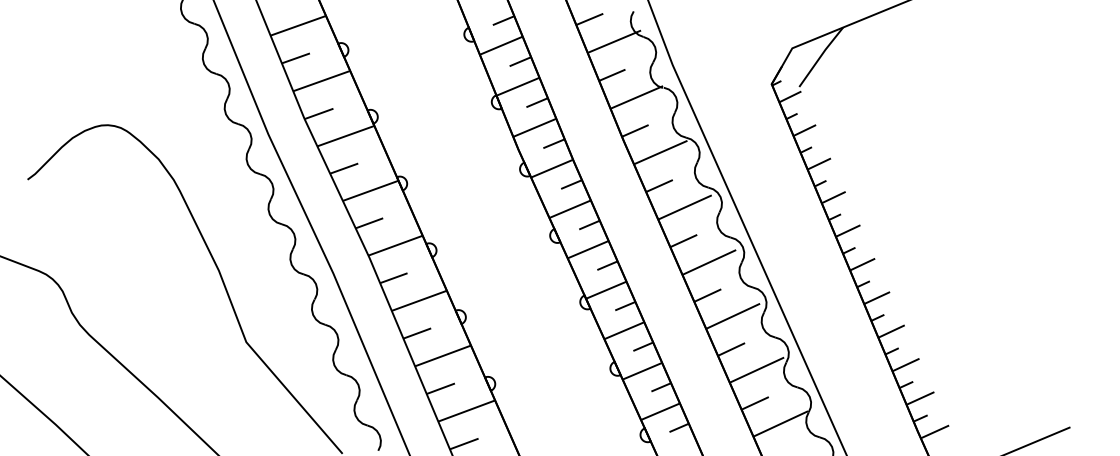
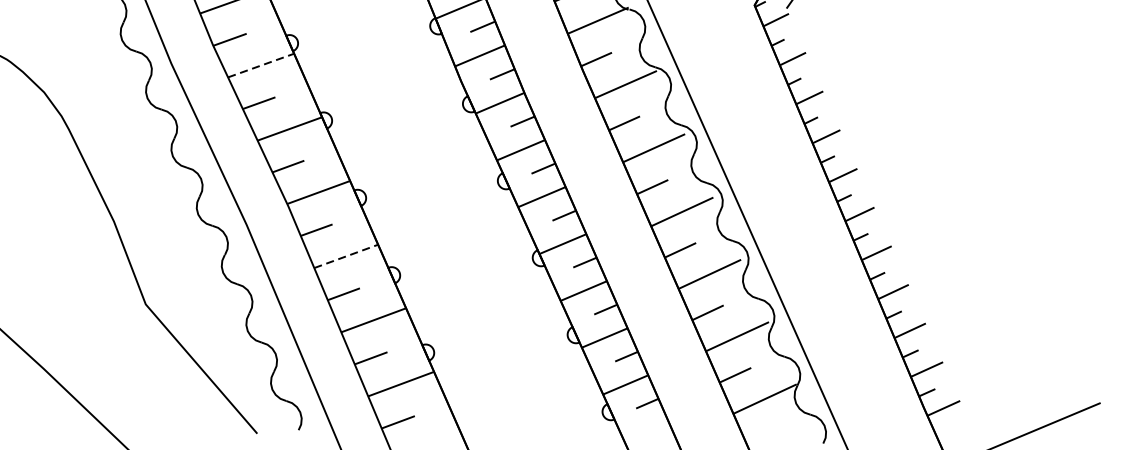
line: (346, 135) -> (261, 64), solid -> dashed
line: (419, 300) -> (346, 256), solid -> dashed

